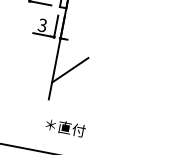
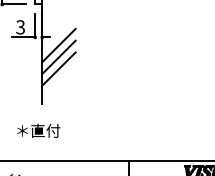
line: (73, 48) -> (58, 45), added
line: (71, 59) -> (58, 57), added
text: (65, 127) -> (38, 130), moved

